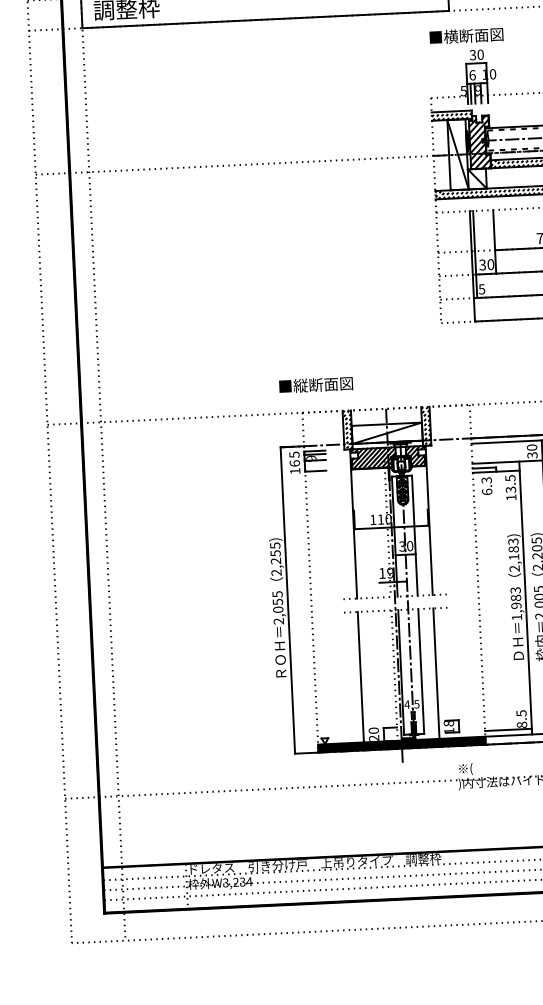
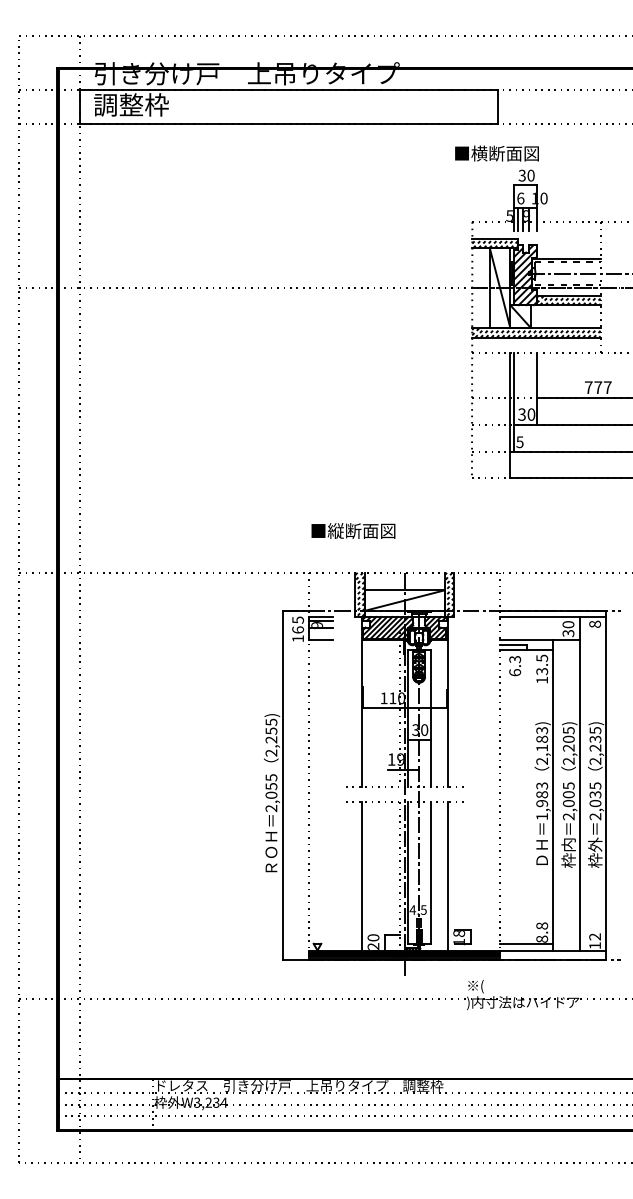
text: (466, 35) -> (496, 153), moved
text: (316, 384) -> (353, 530), moved
text: (520, 712) -> (541, 925), 8.5 -> 8.8

